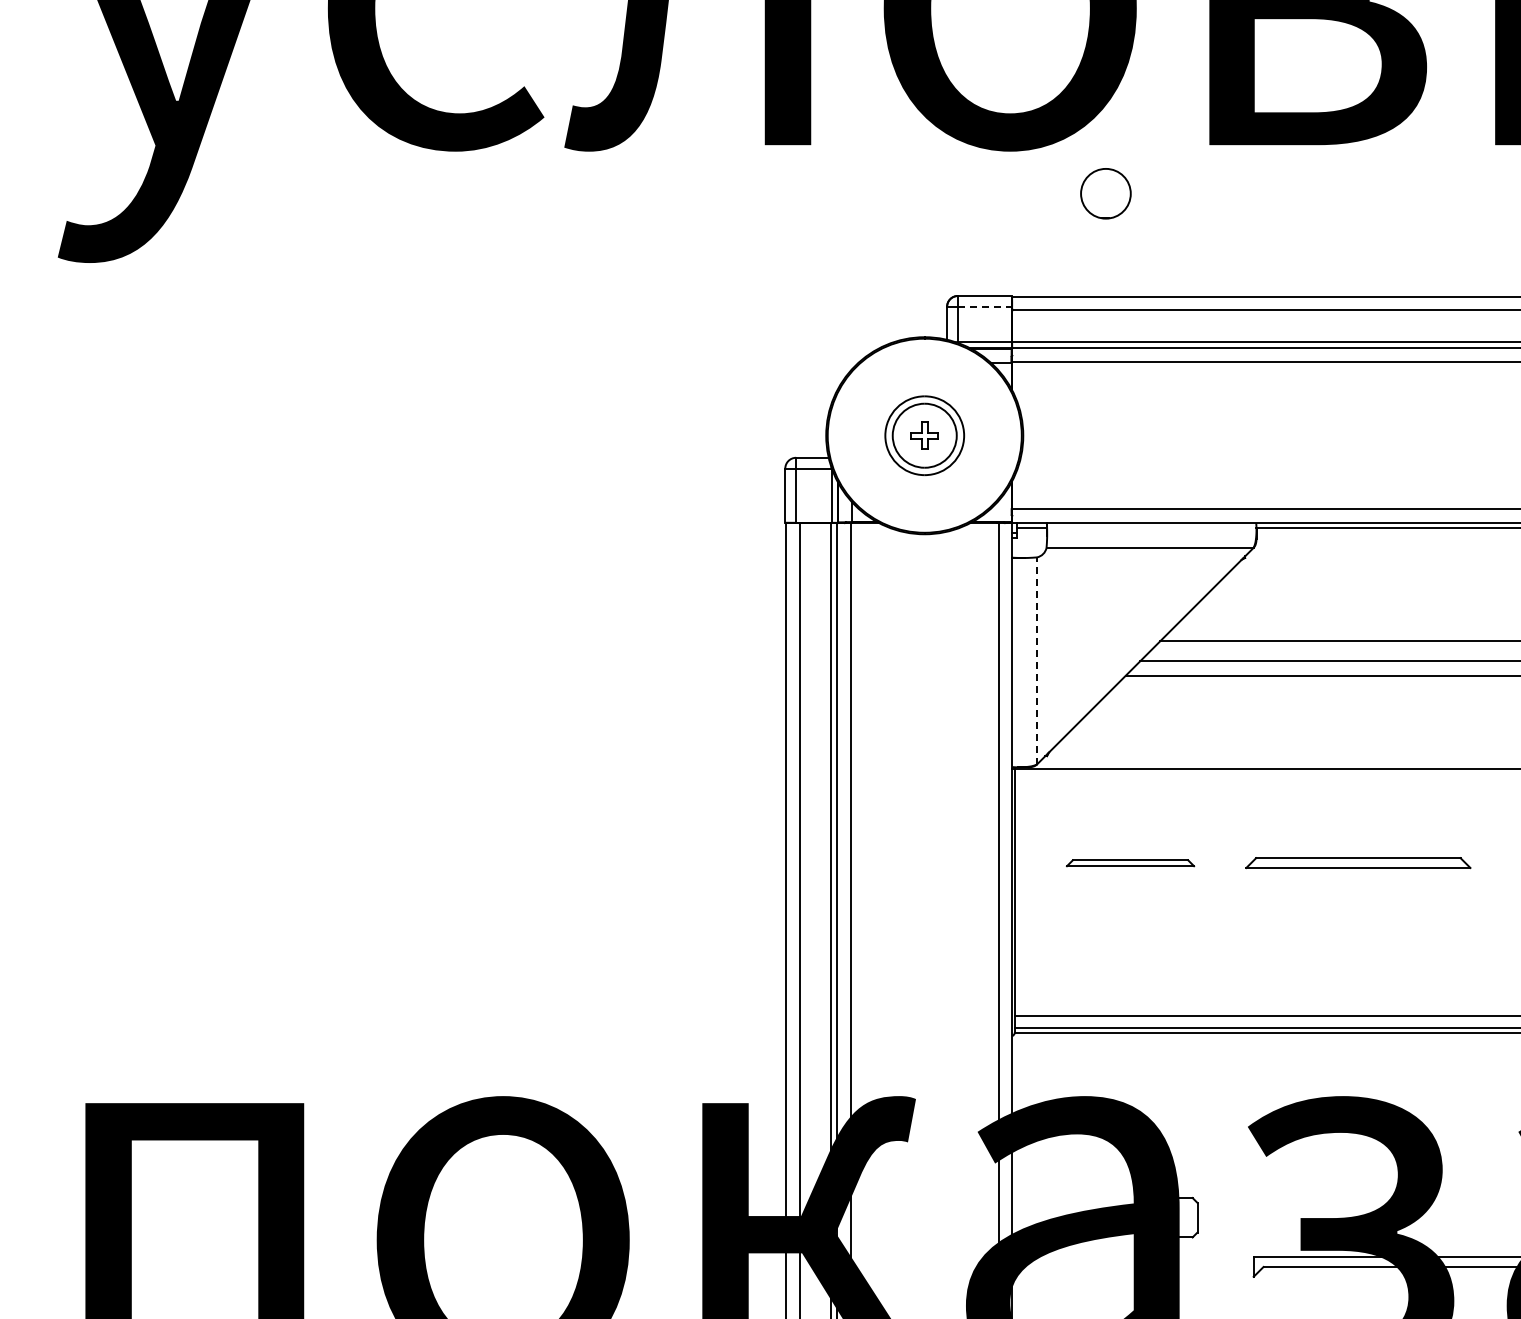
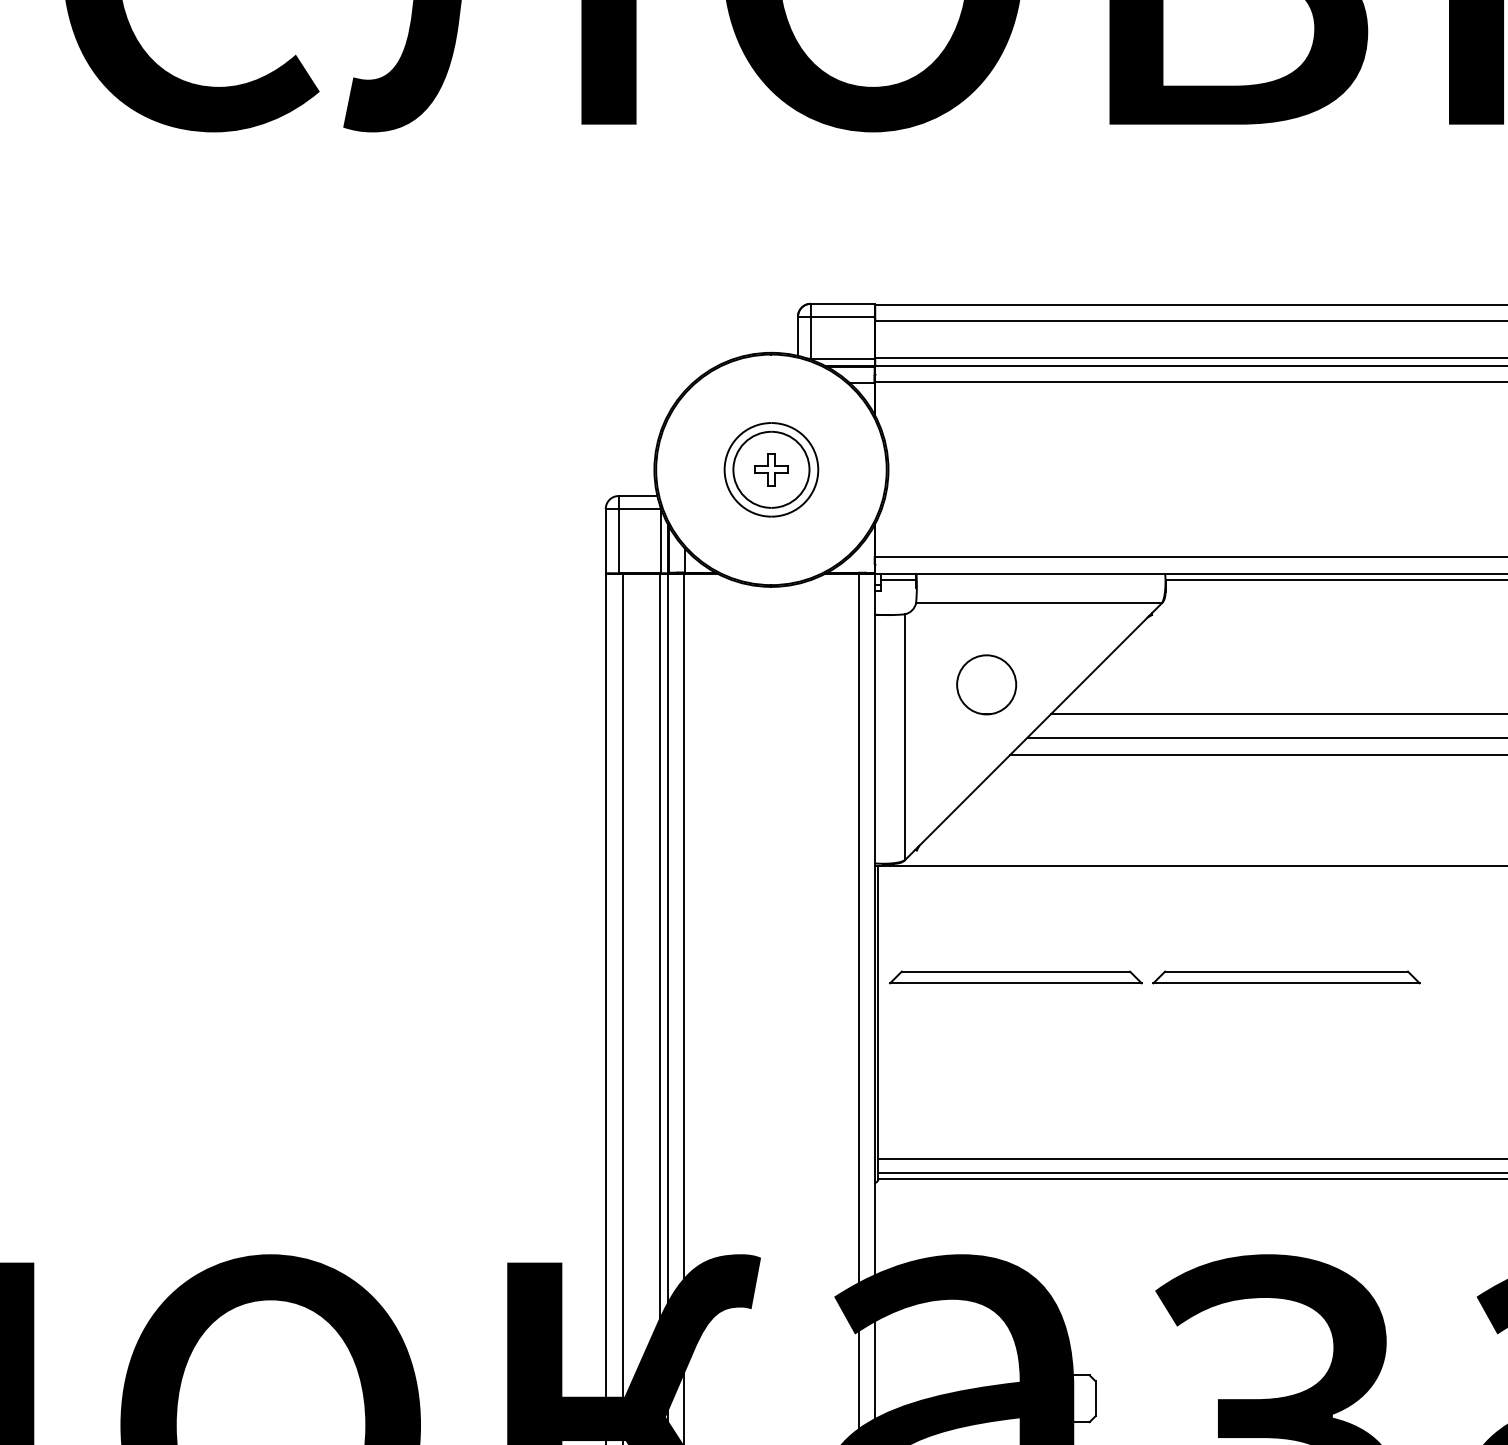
circle: (1105, 193) -> (986, 684), moved
line: (985, 306) -> (843, 316), dashed -> solid
line: (1036, 660) -> (904, 736), dashed -> solid
part: (1130, 863) -> (1015, 977), size x1.67

